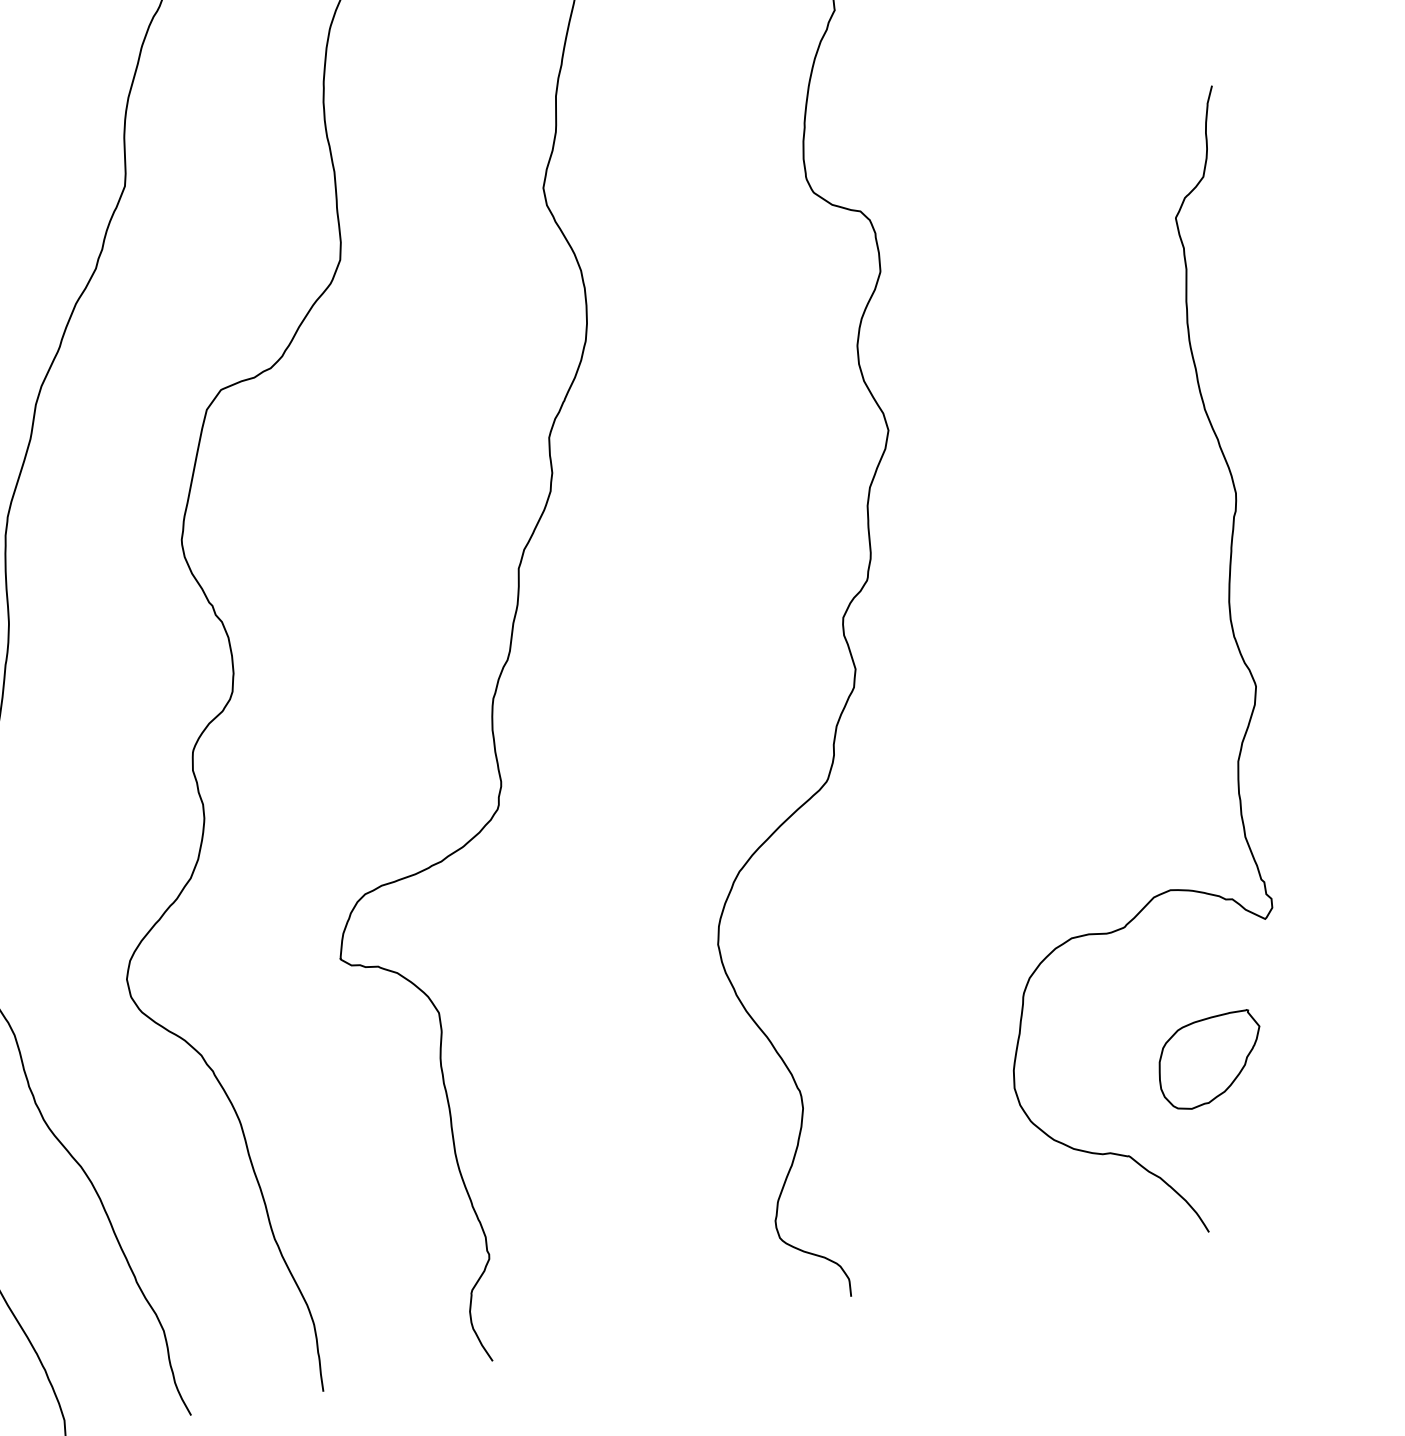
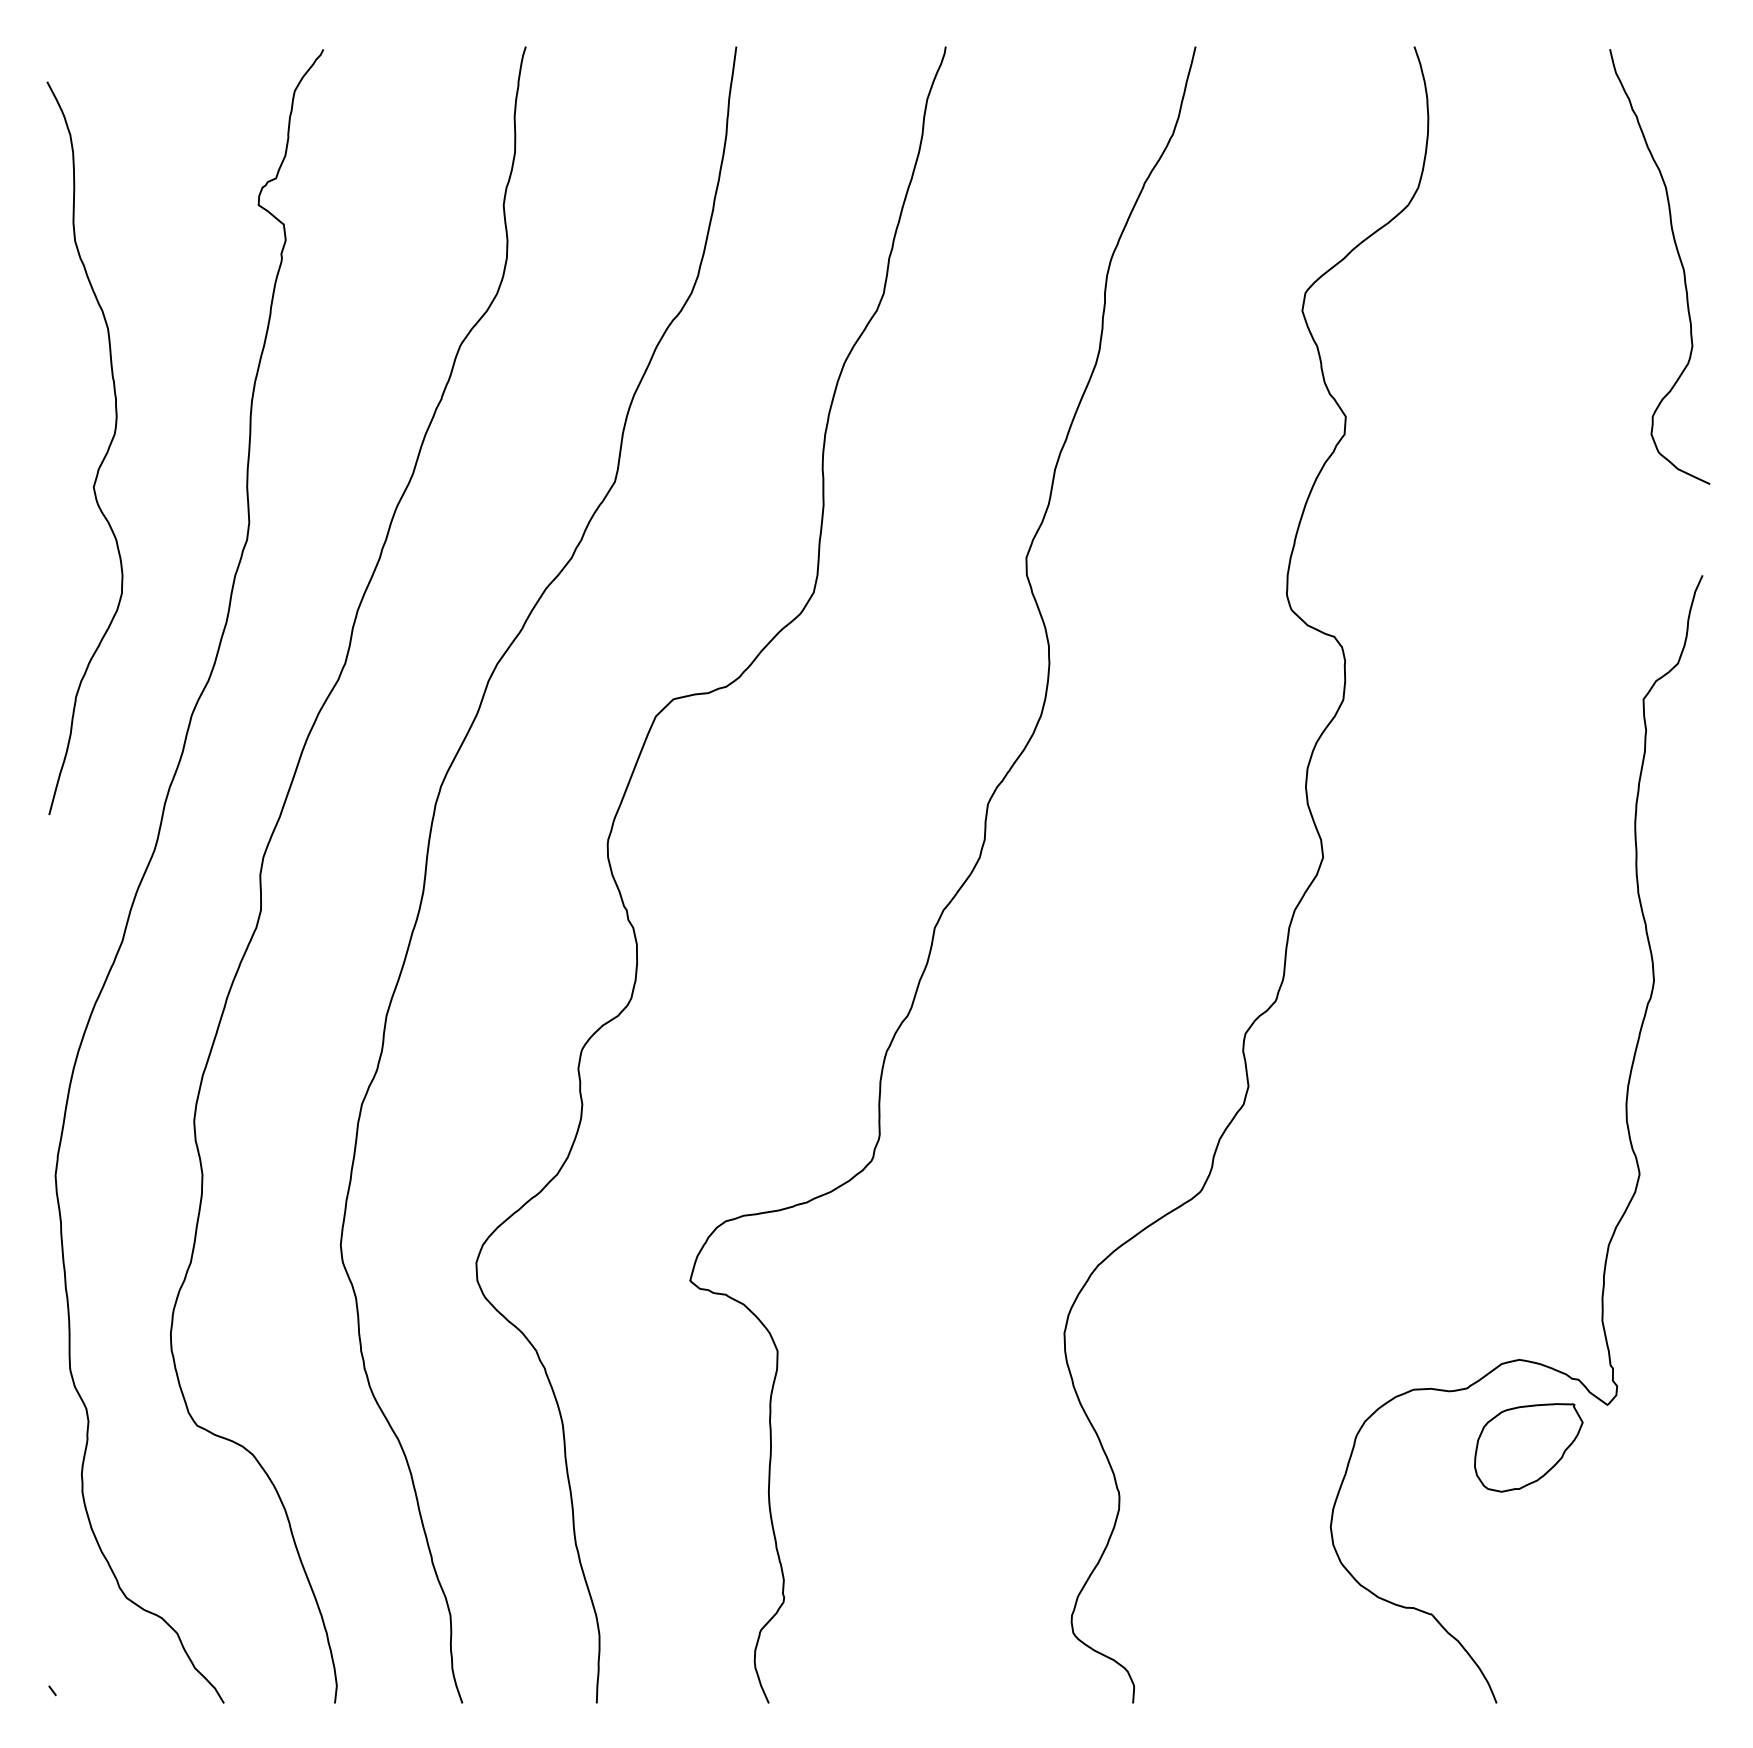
part: (1210, 1060) -> (1528, 1447), moved

